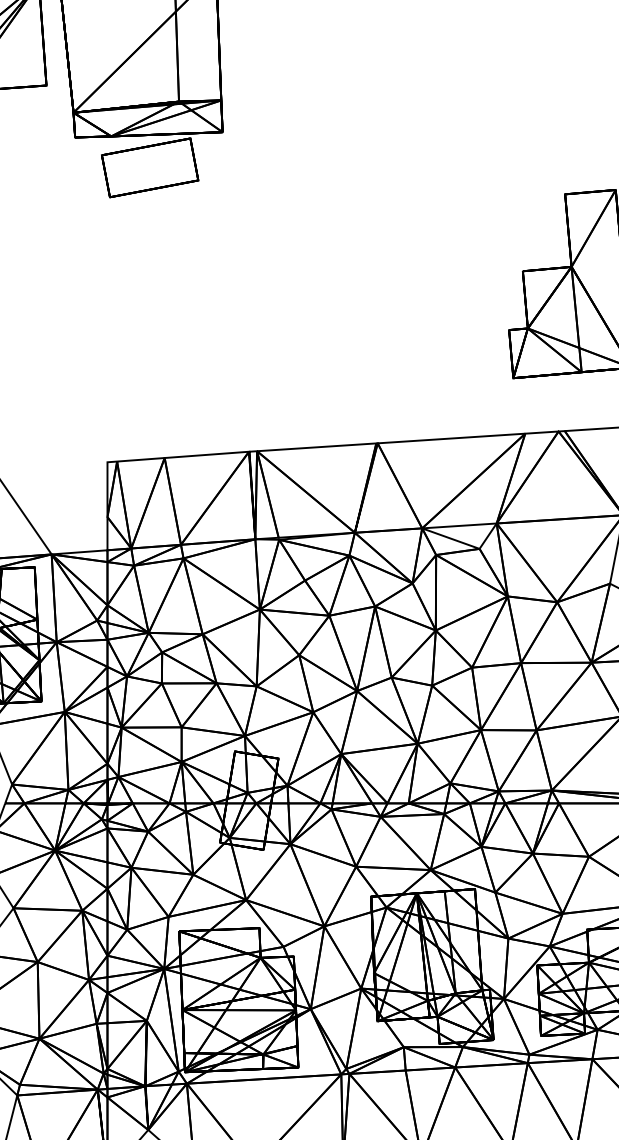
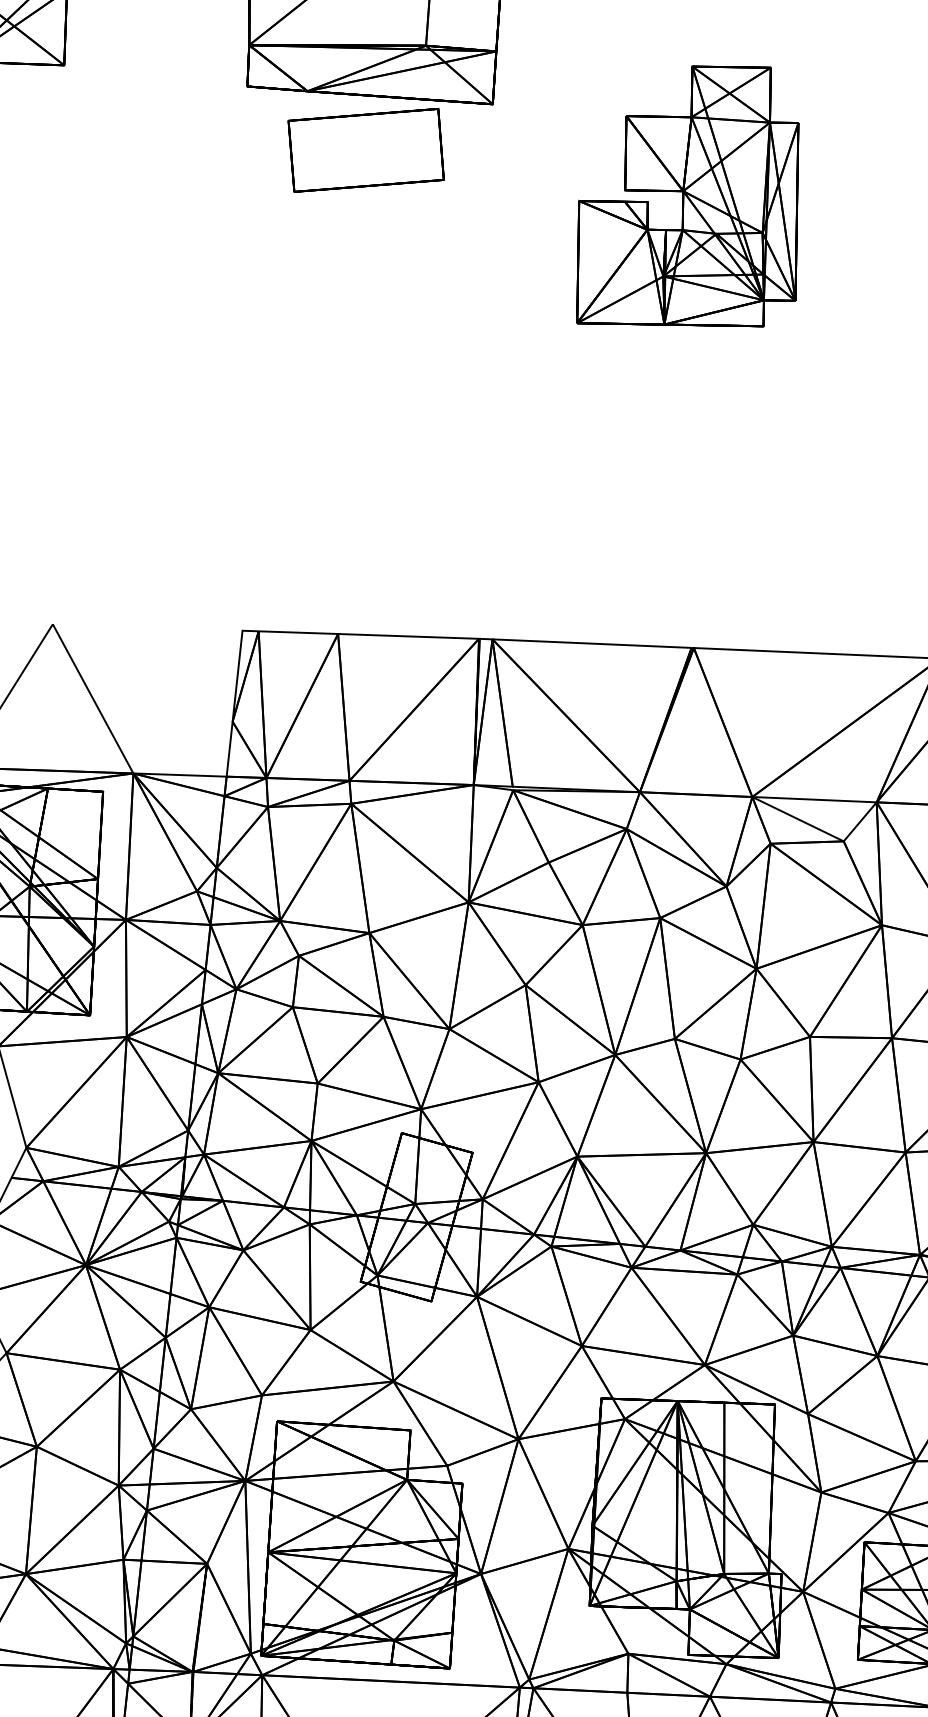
part: (347, 174) -> (692, 196), added

